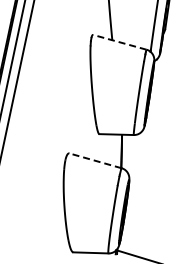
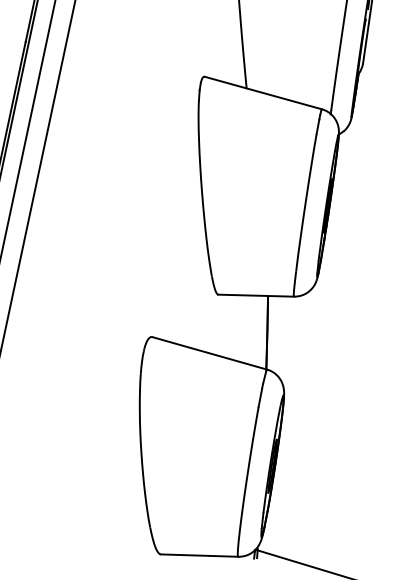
line: (119, 42) -> (262, 93), dashed -> solid
line: (95, 160) -> (209, 352), dashed -> solid

